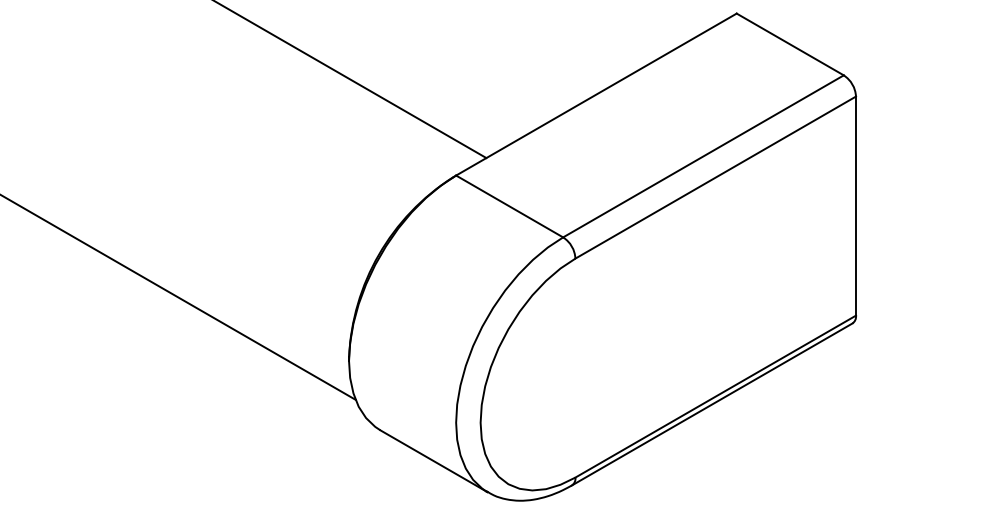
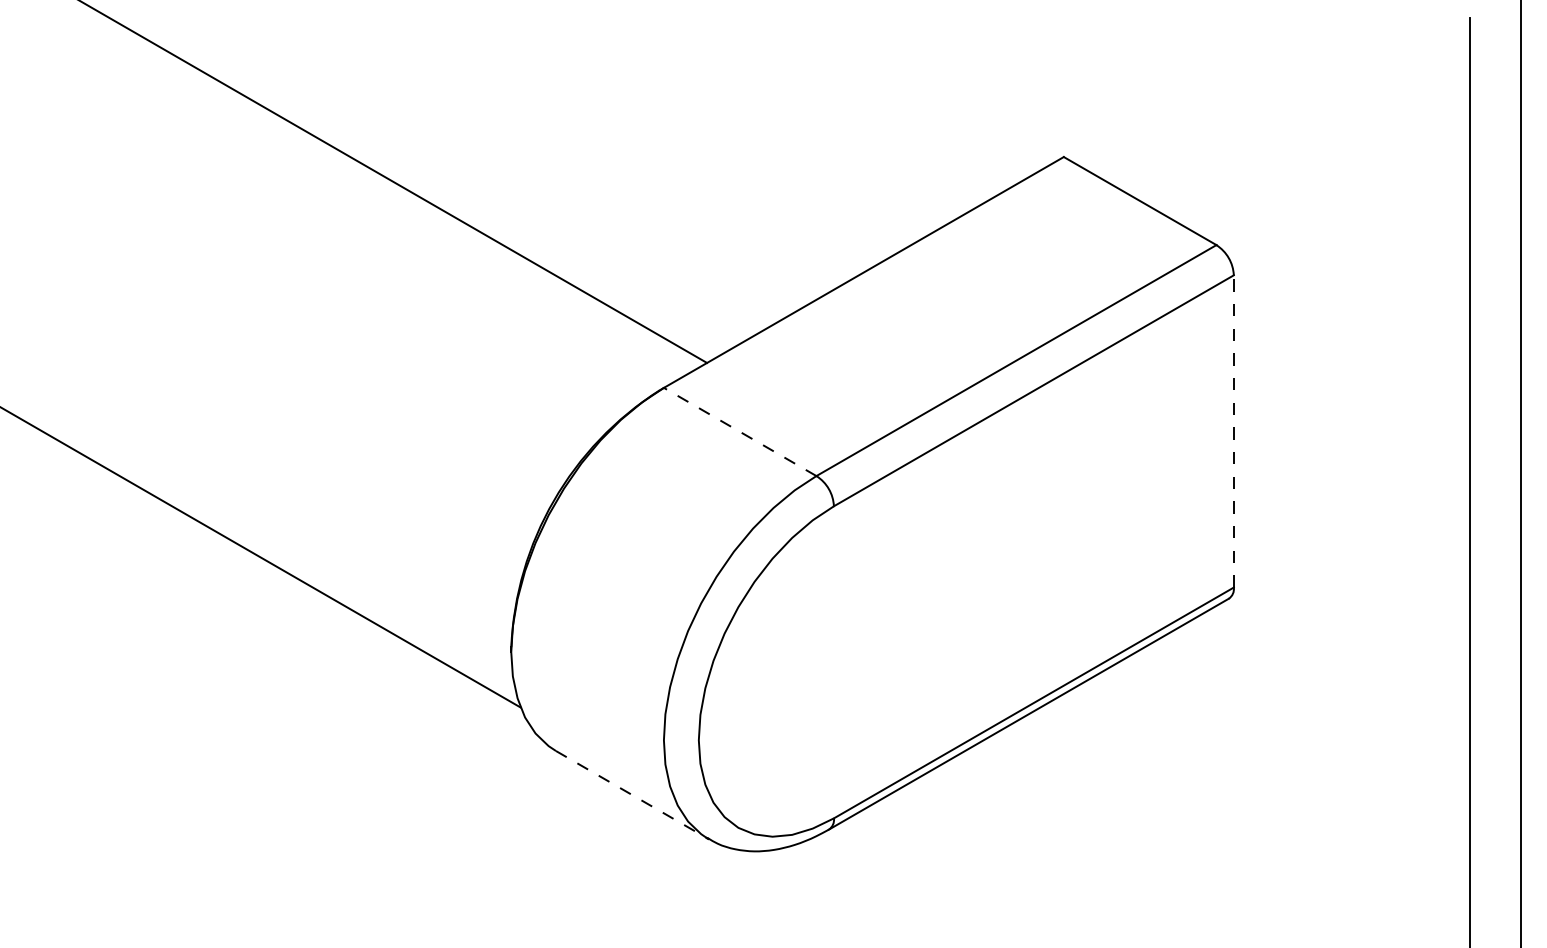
line: (855, 205) -> (1233, 430), solid -> dashed
line: (509, 206) -> (739, 431), solid -> dashed
line: (434, 461) -> (632, 795), solid -> dashed

